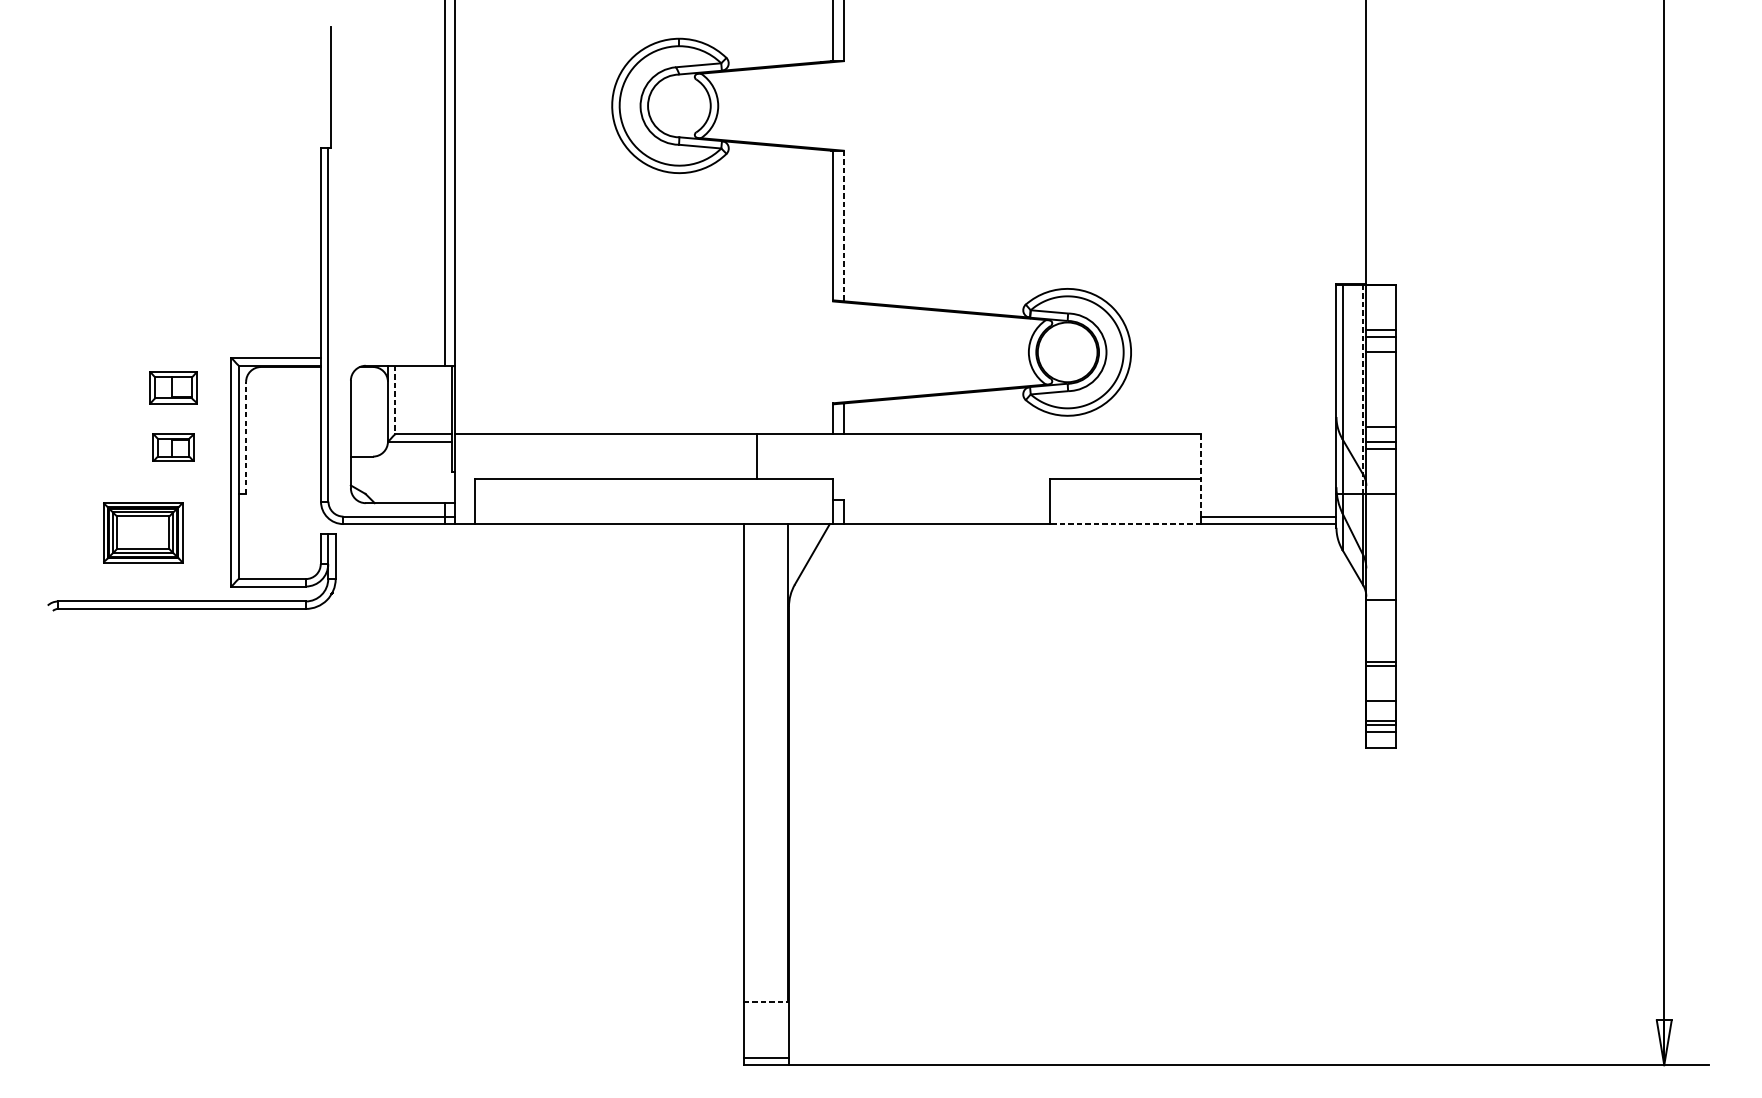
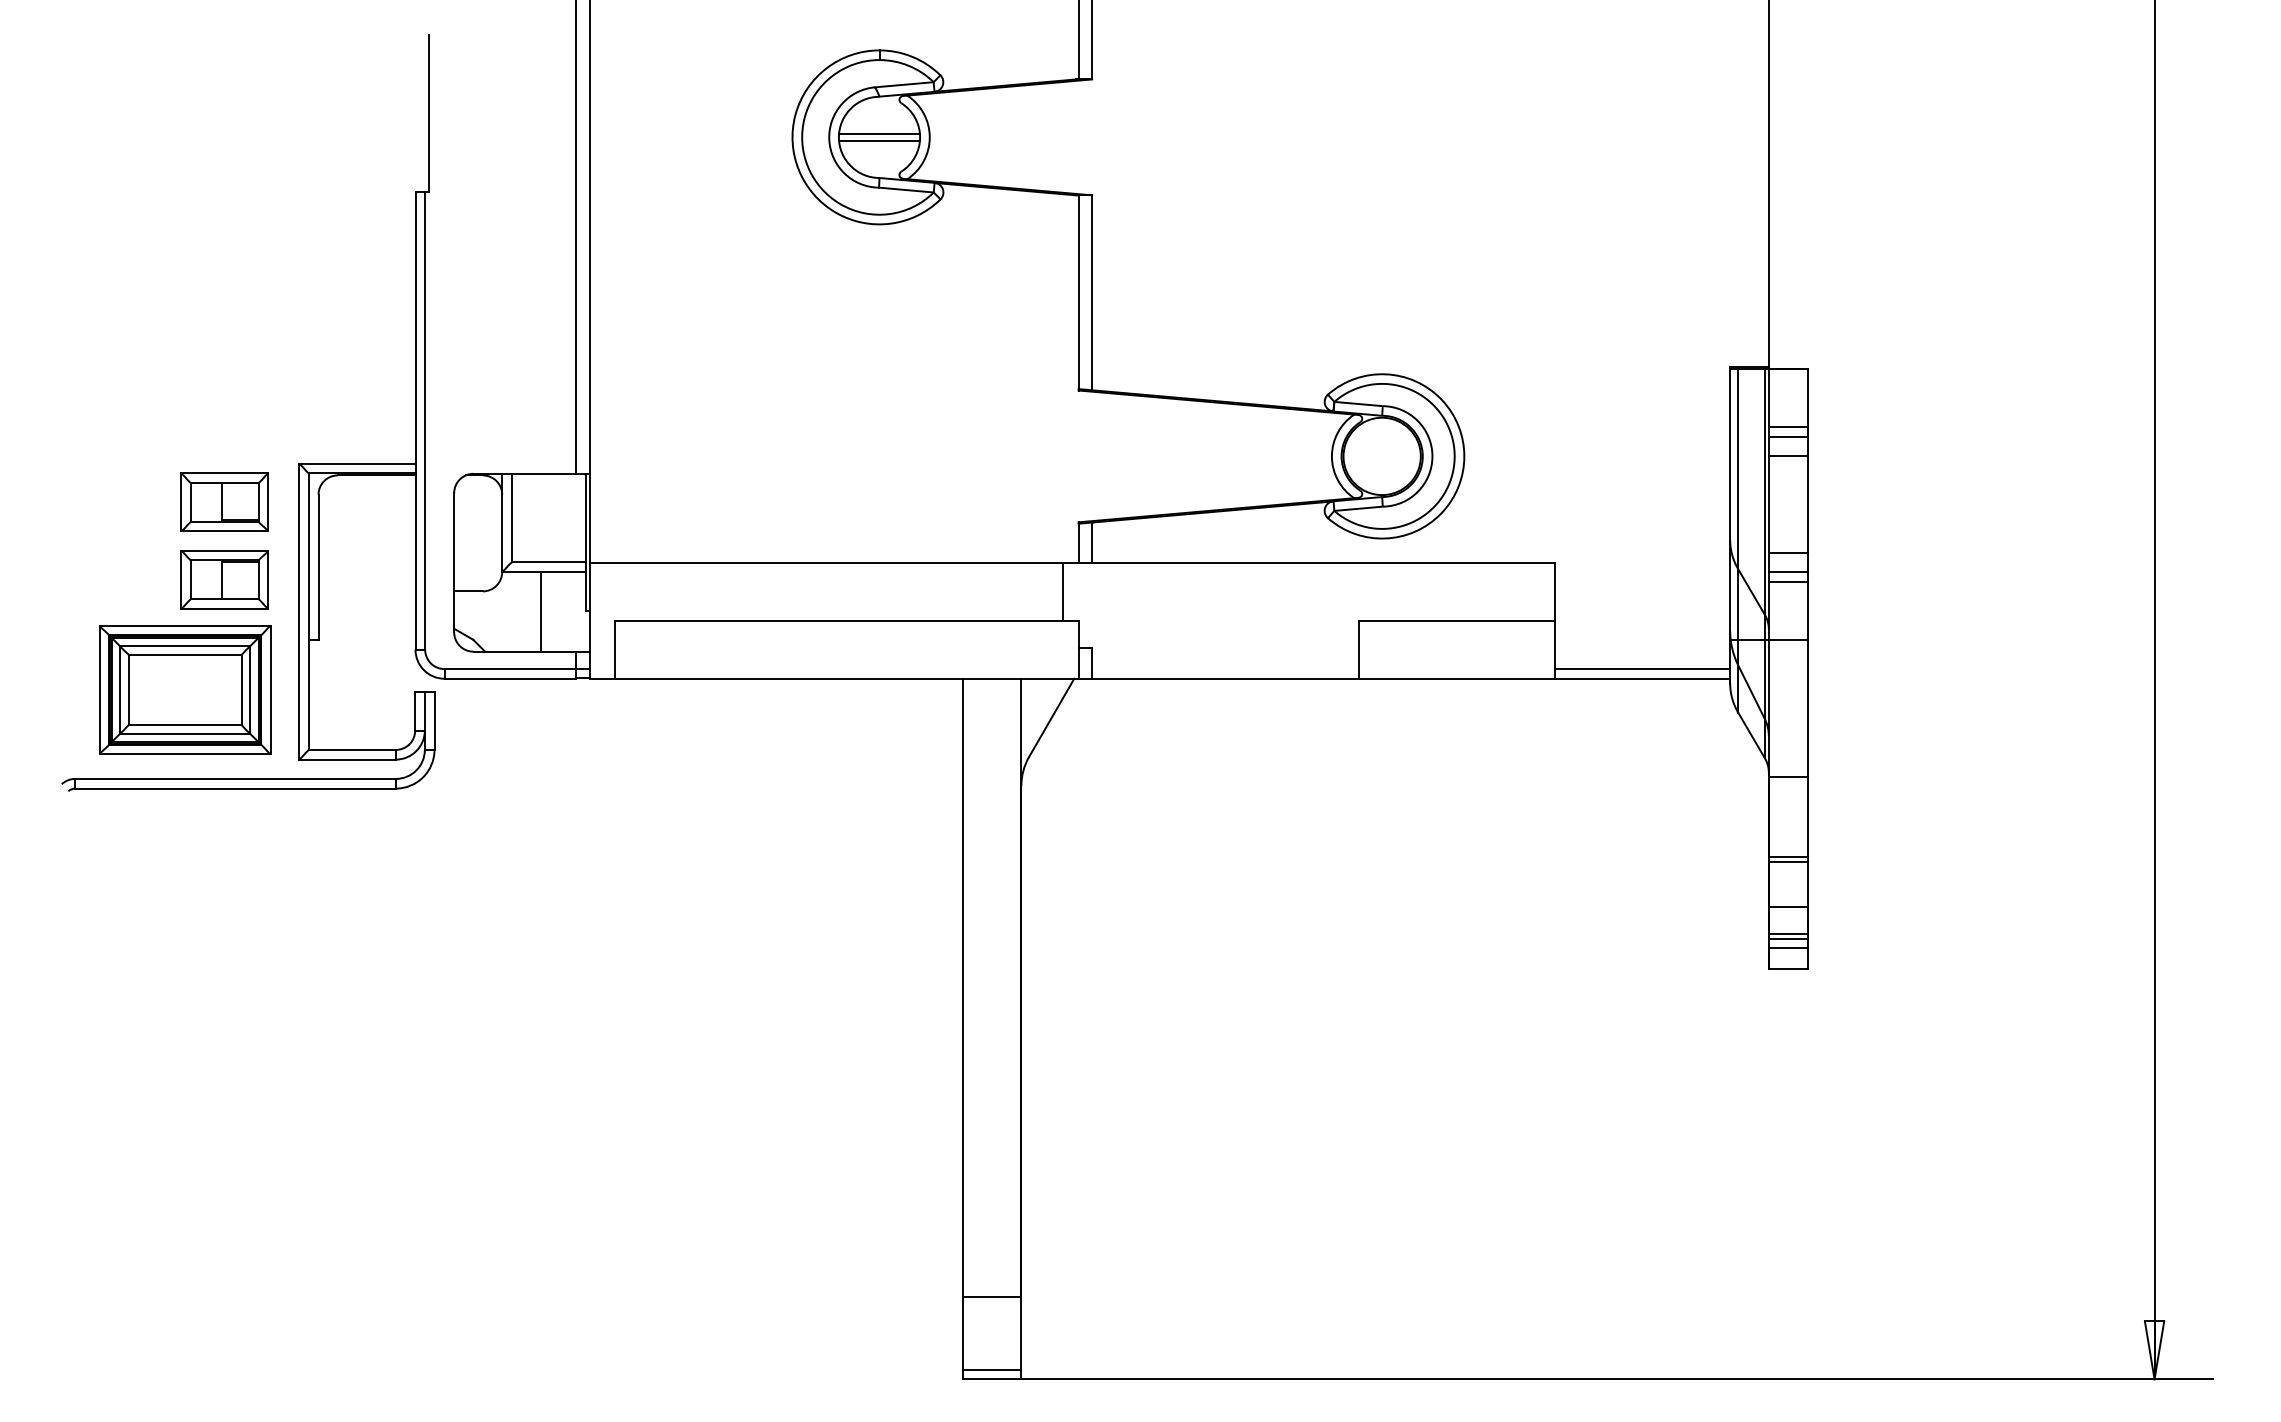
line: (679, 102) -> (879, 133), added
line: (679, 109) -> (879, 141), added
line: (843, 226) -> (1092, 293), dashed -> solid
part: (173, 387) -> (224, 501), size x1.43
line: (1362, 389) -> (1764, 504), dashed -> solid
line: (395, 400) -> (511, 518), dashed -> solid
line: (246, 438) -> (318, 567), dashed -> solid
part: (173, 447) -> (224, 579), size x1.67
line: (757, 456) -> (1063, 591), moved
line: (417, 472) -> (540, 611), added
line: (1201, 476) -> (1555, 616), dashed -> solid
line: (1125, 523) -> (1456, 678), dashed -> solid
part: (143, 532) -> (185, 689), size x1.67
line: (766, 1002) -> (992, 1297), dashed -> solid

